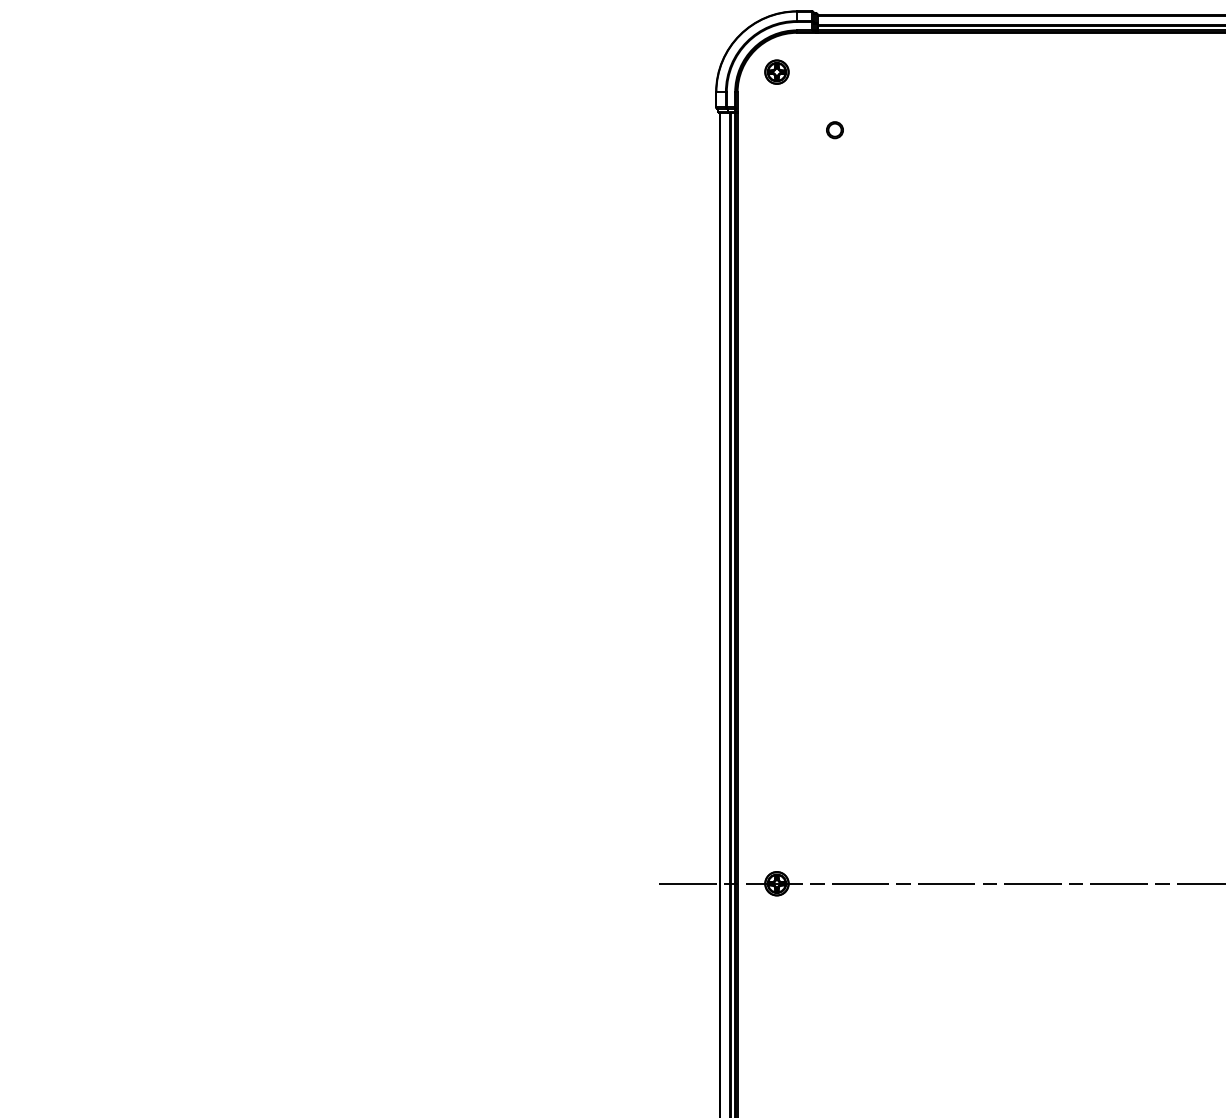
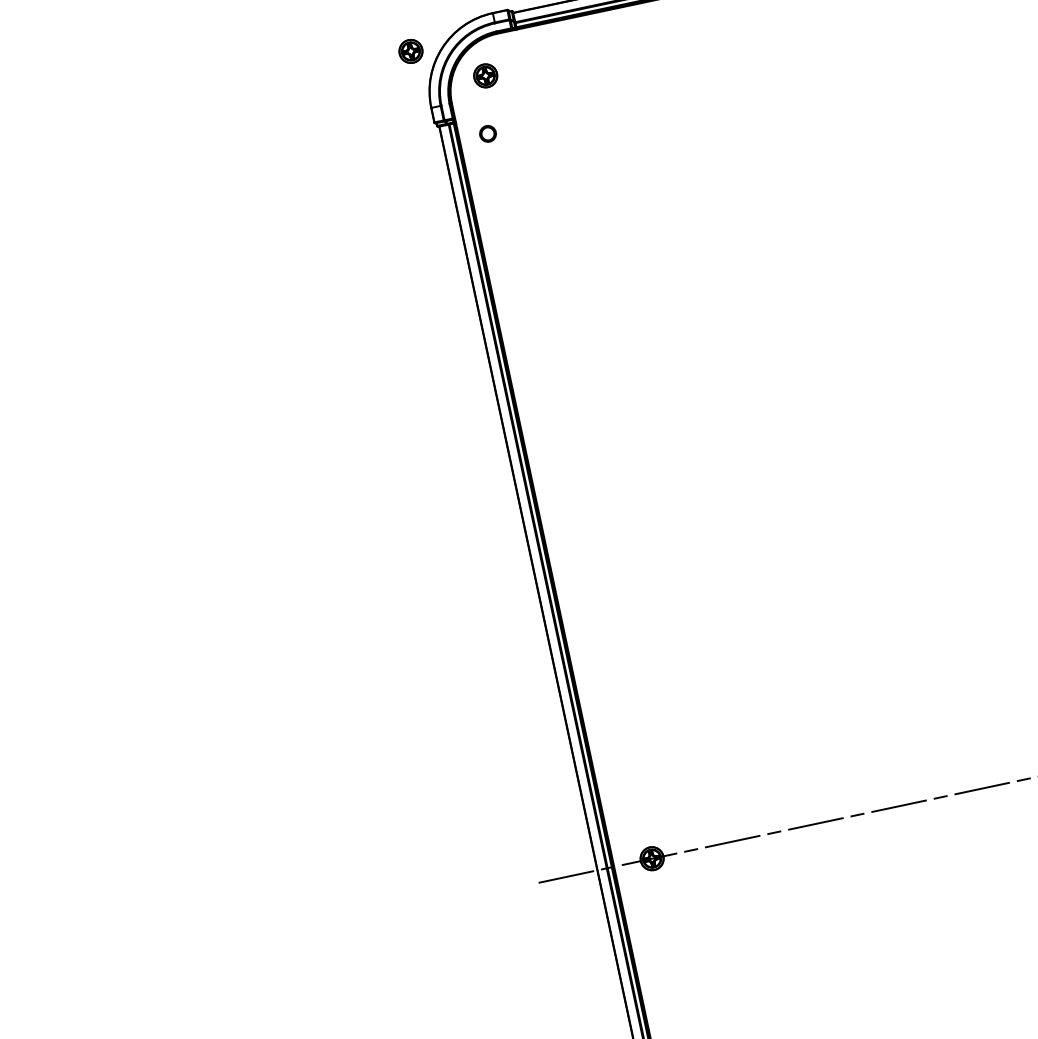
part: (707, 31) -> (410, 50), added
part: (834, 130) -> (487, 134), moved

